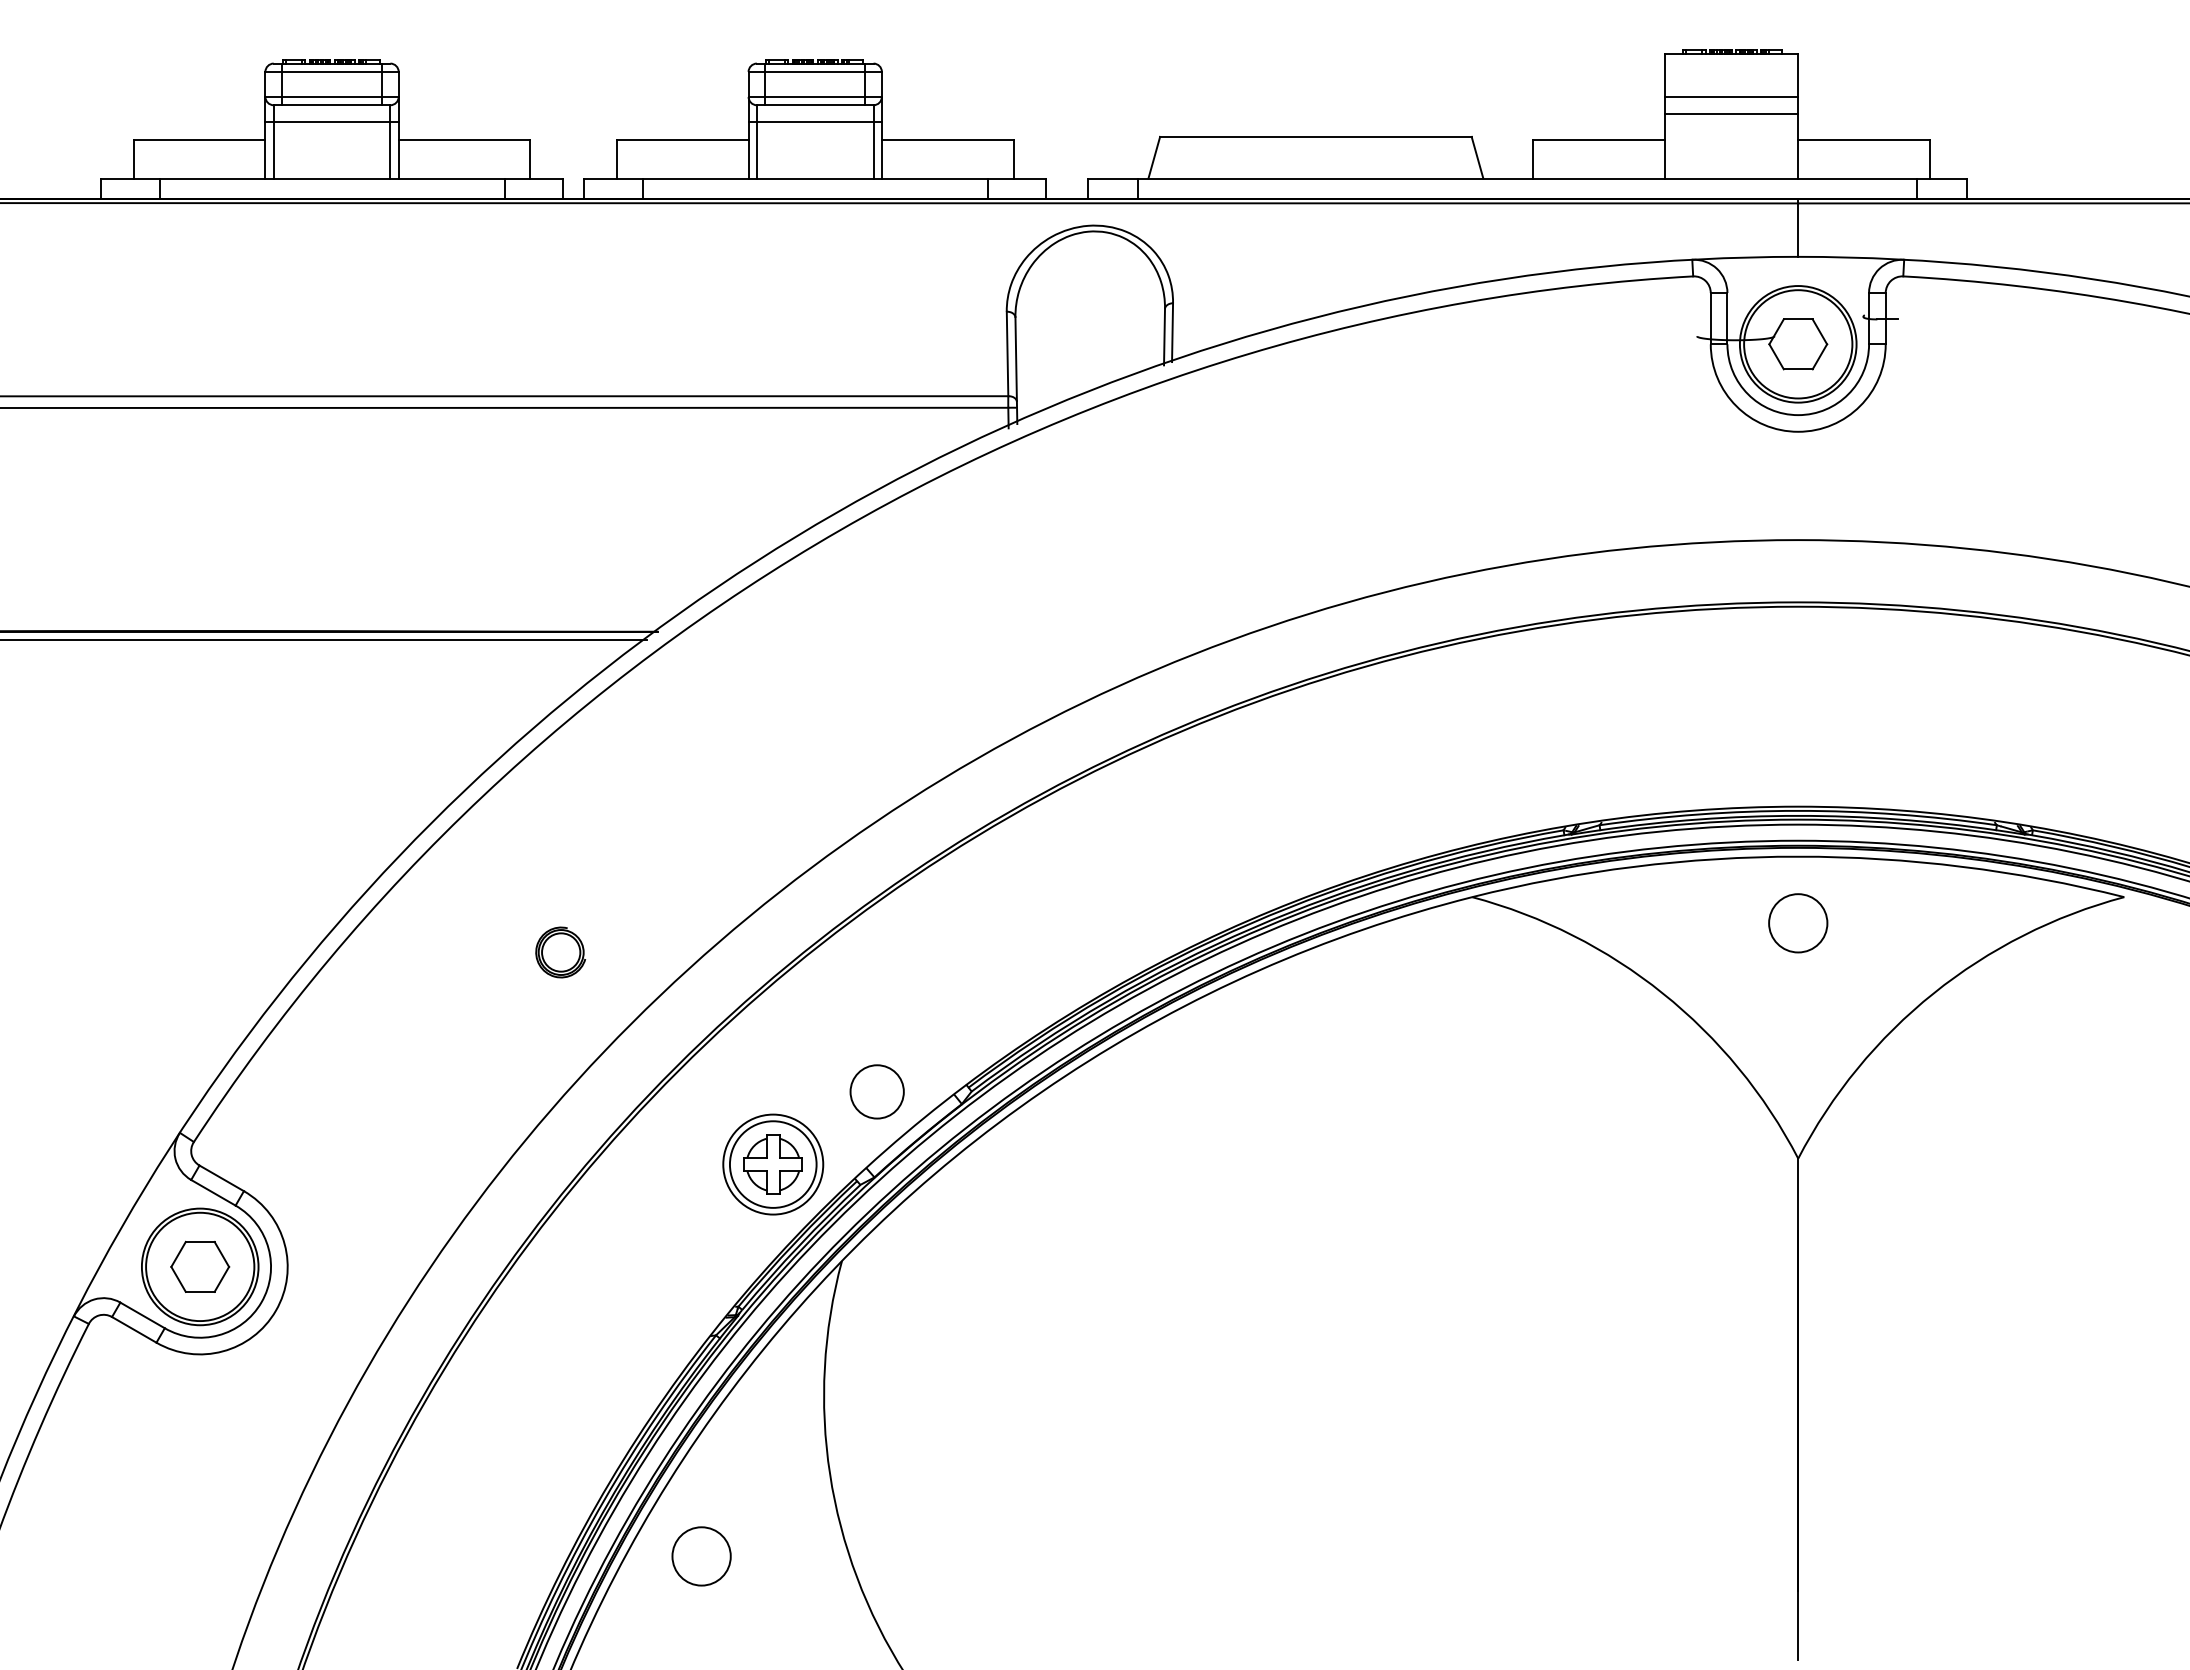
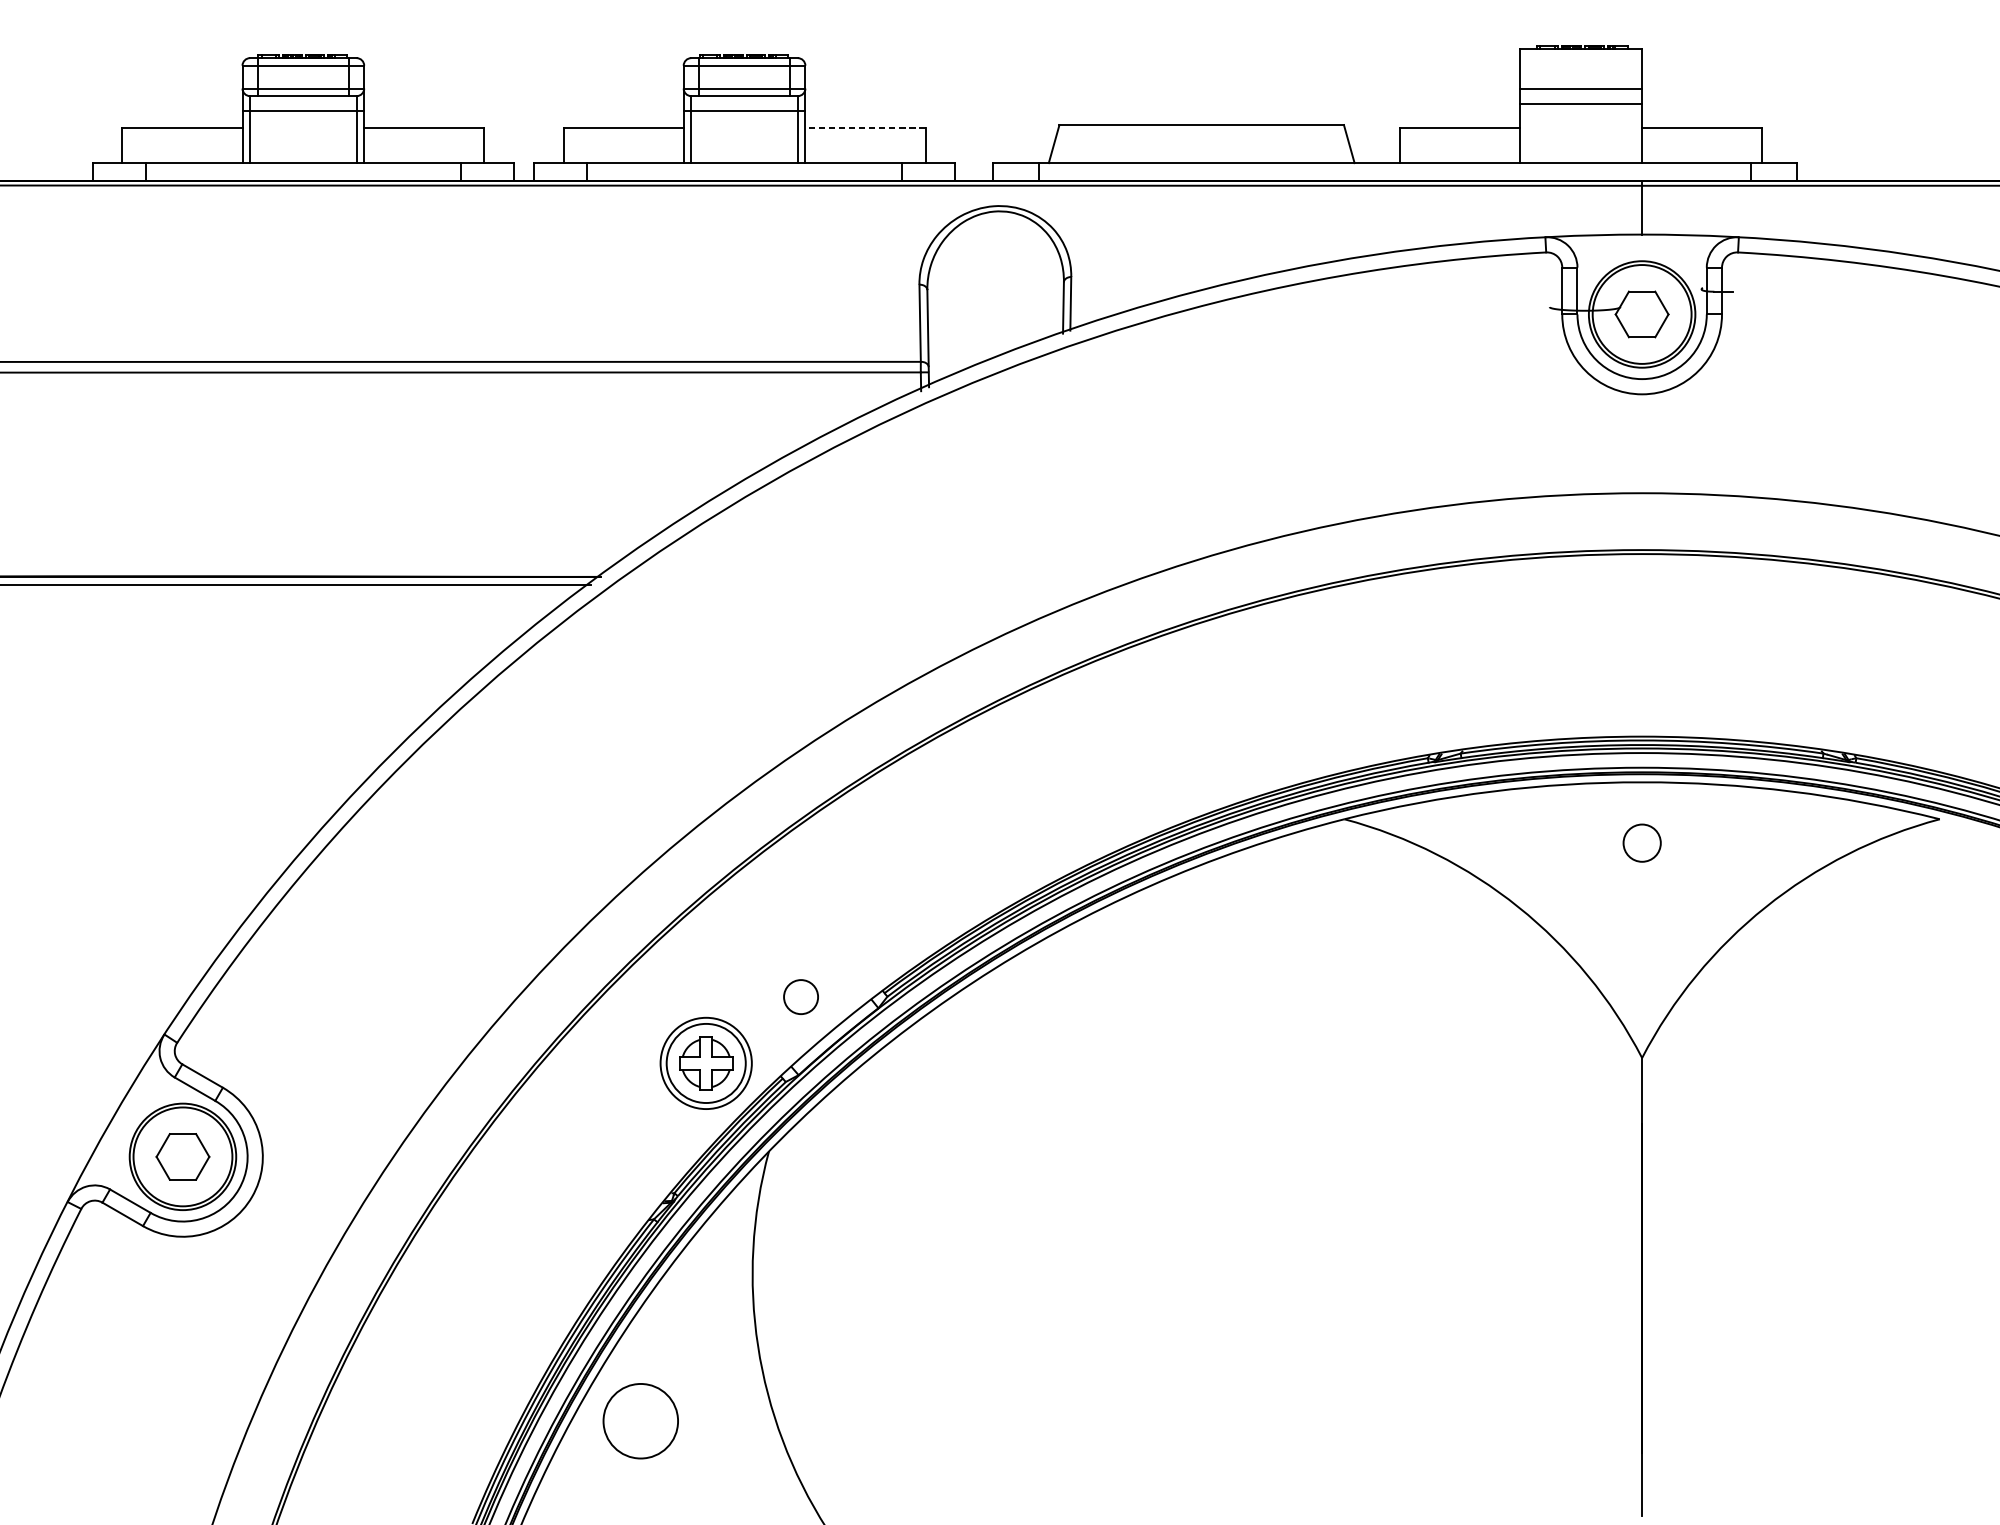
line: (947, 140) -> (865, 128), solid -> dashed
circle: (1798, 923) -> (1642, 843), size x0.7
part: (560, 952) -> (511, 869), removed
circle: (876, 1091) -> (800, 996), size x0.7
circle: (701, 1556) -> (640, 1421), size x1.4

